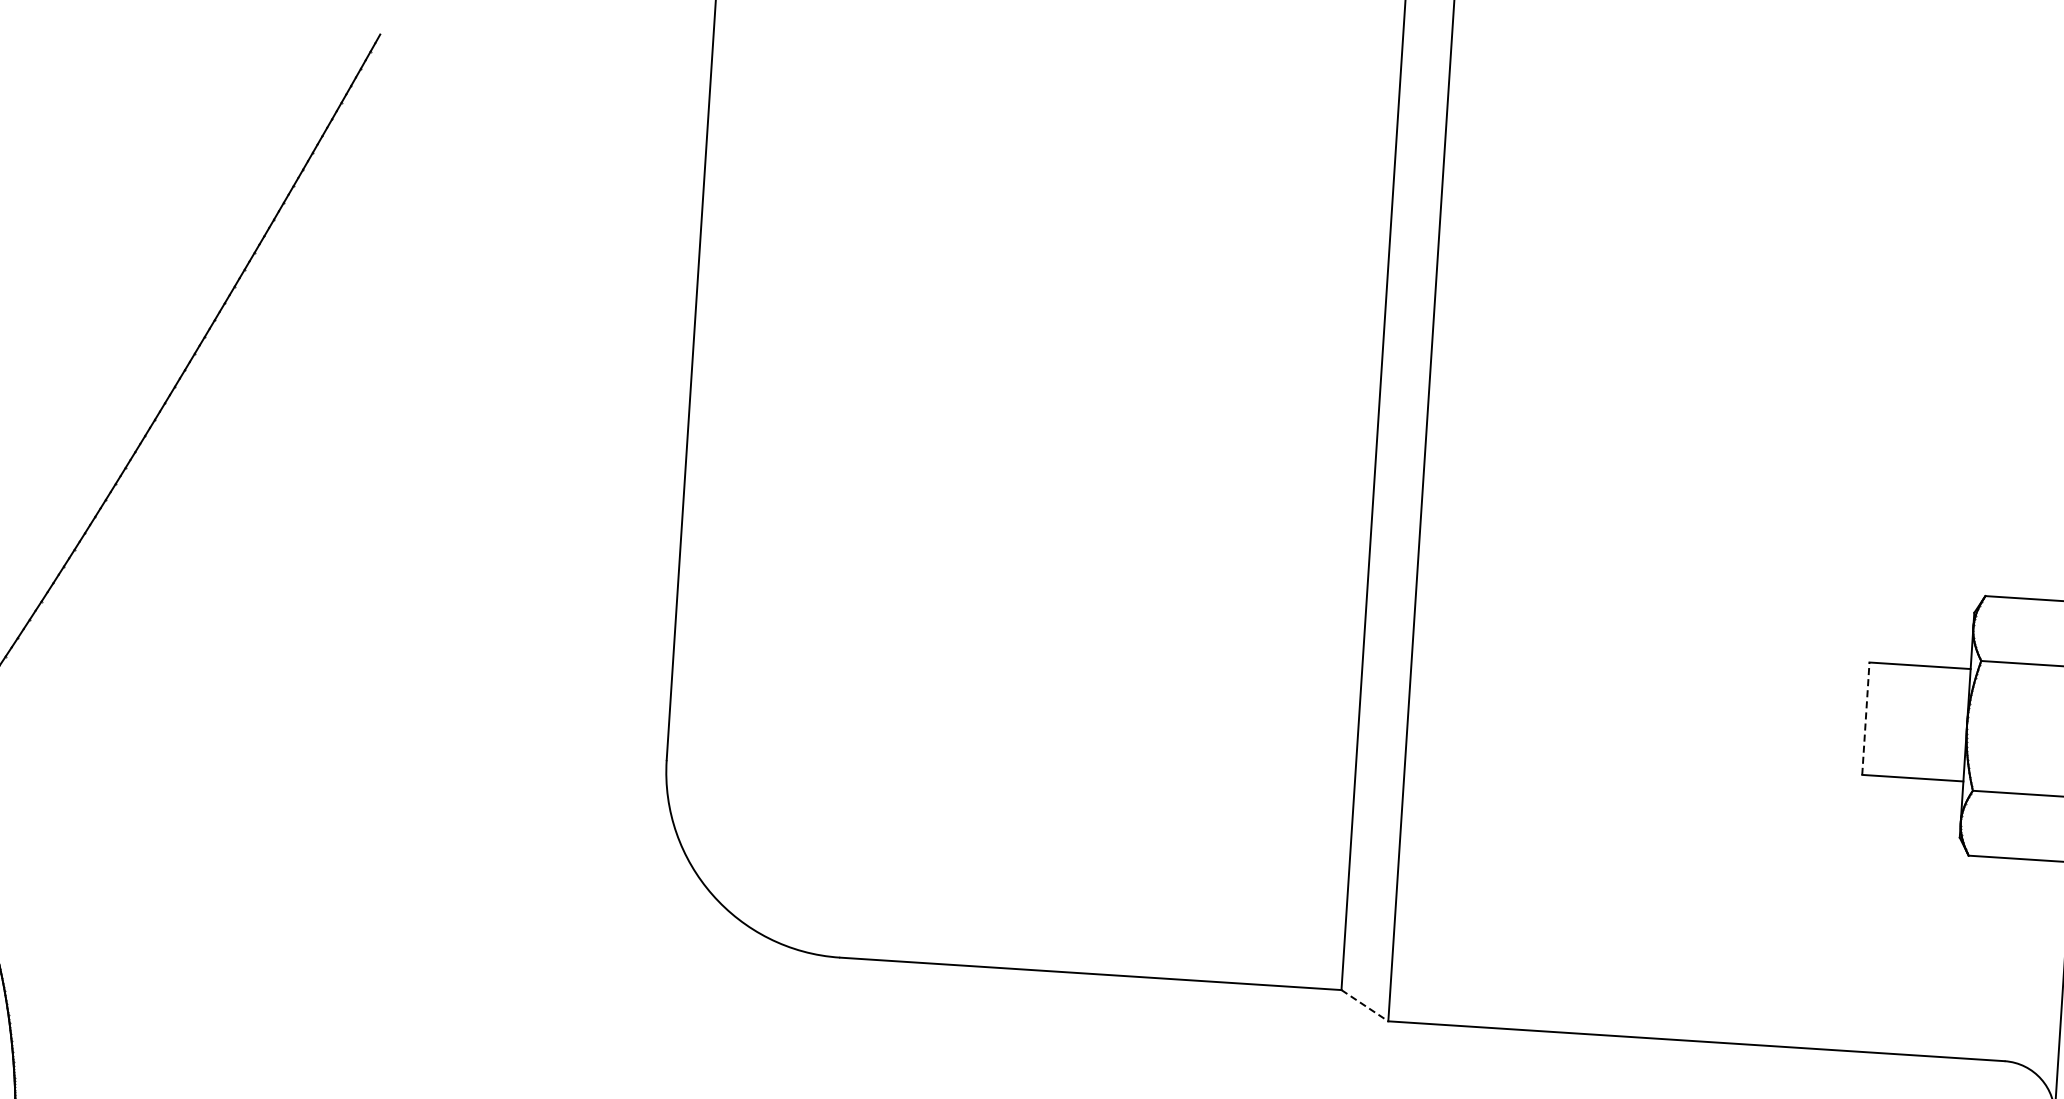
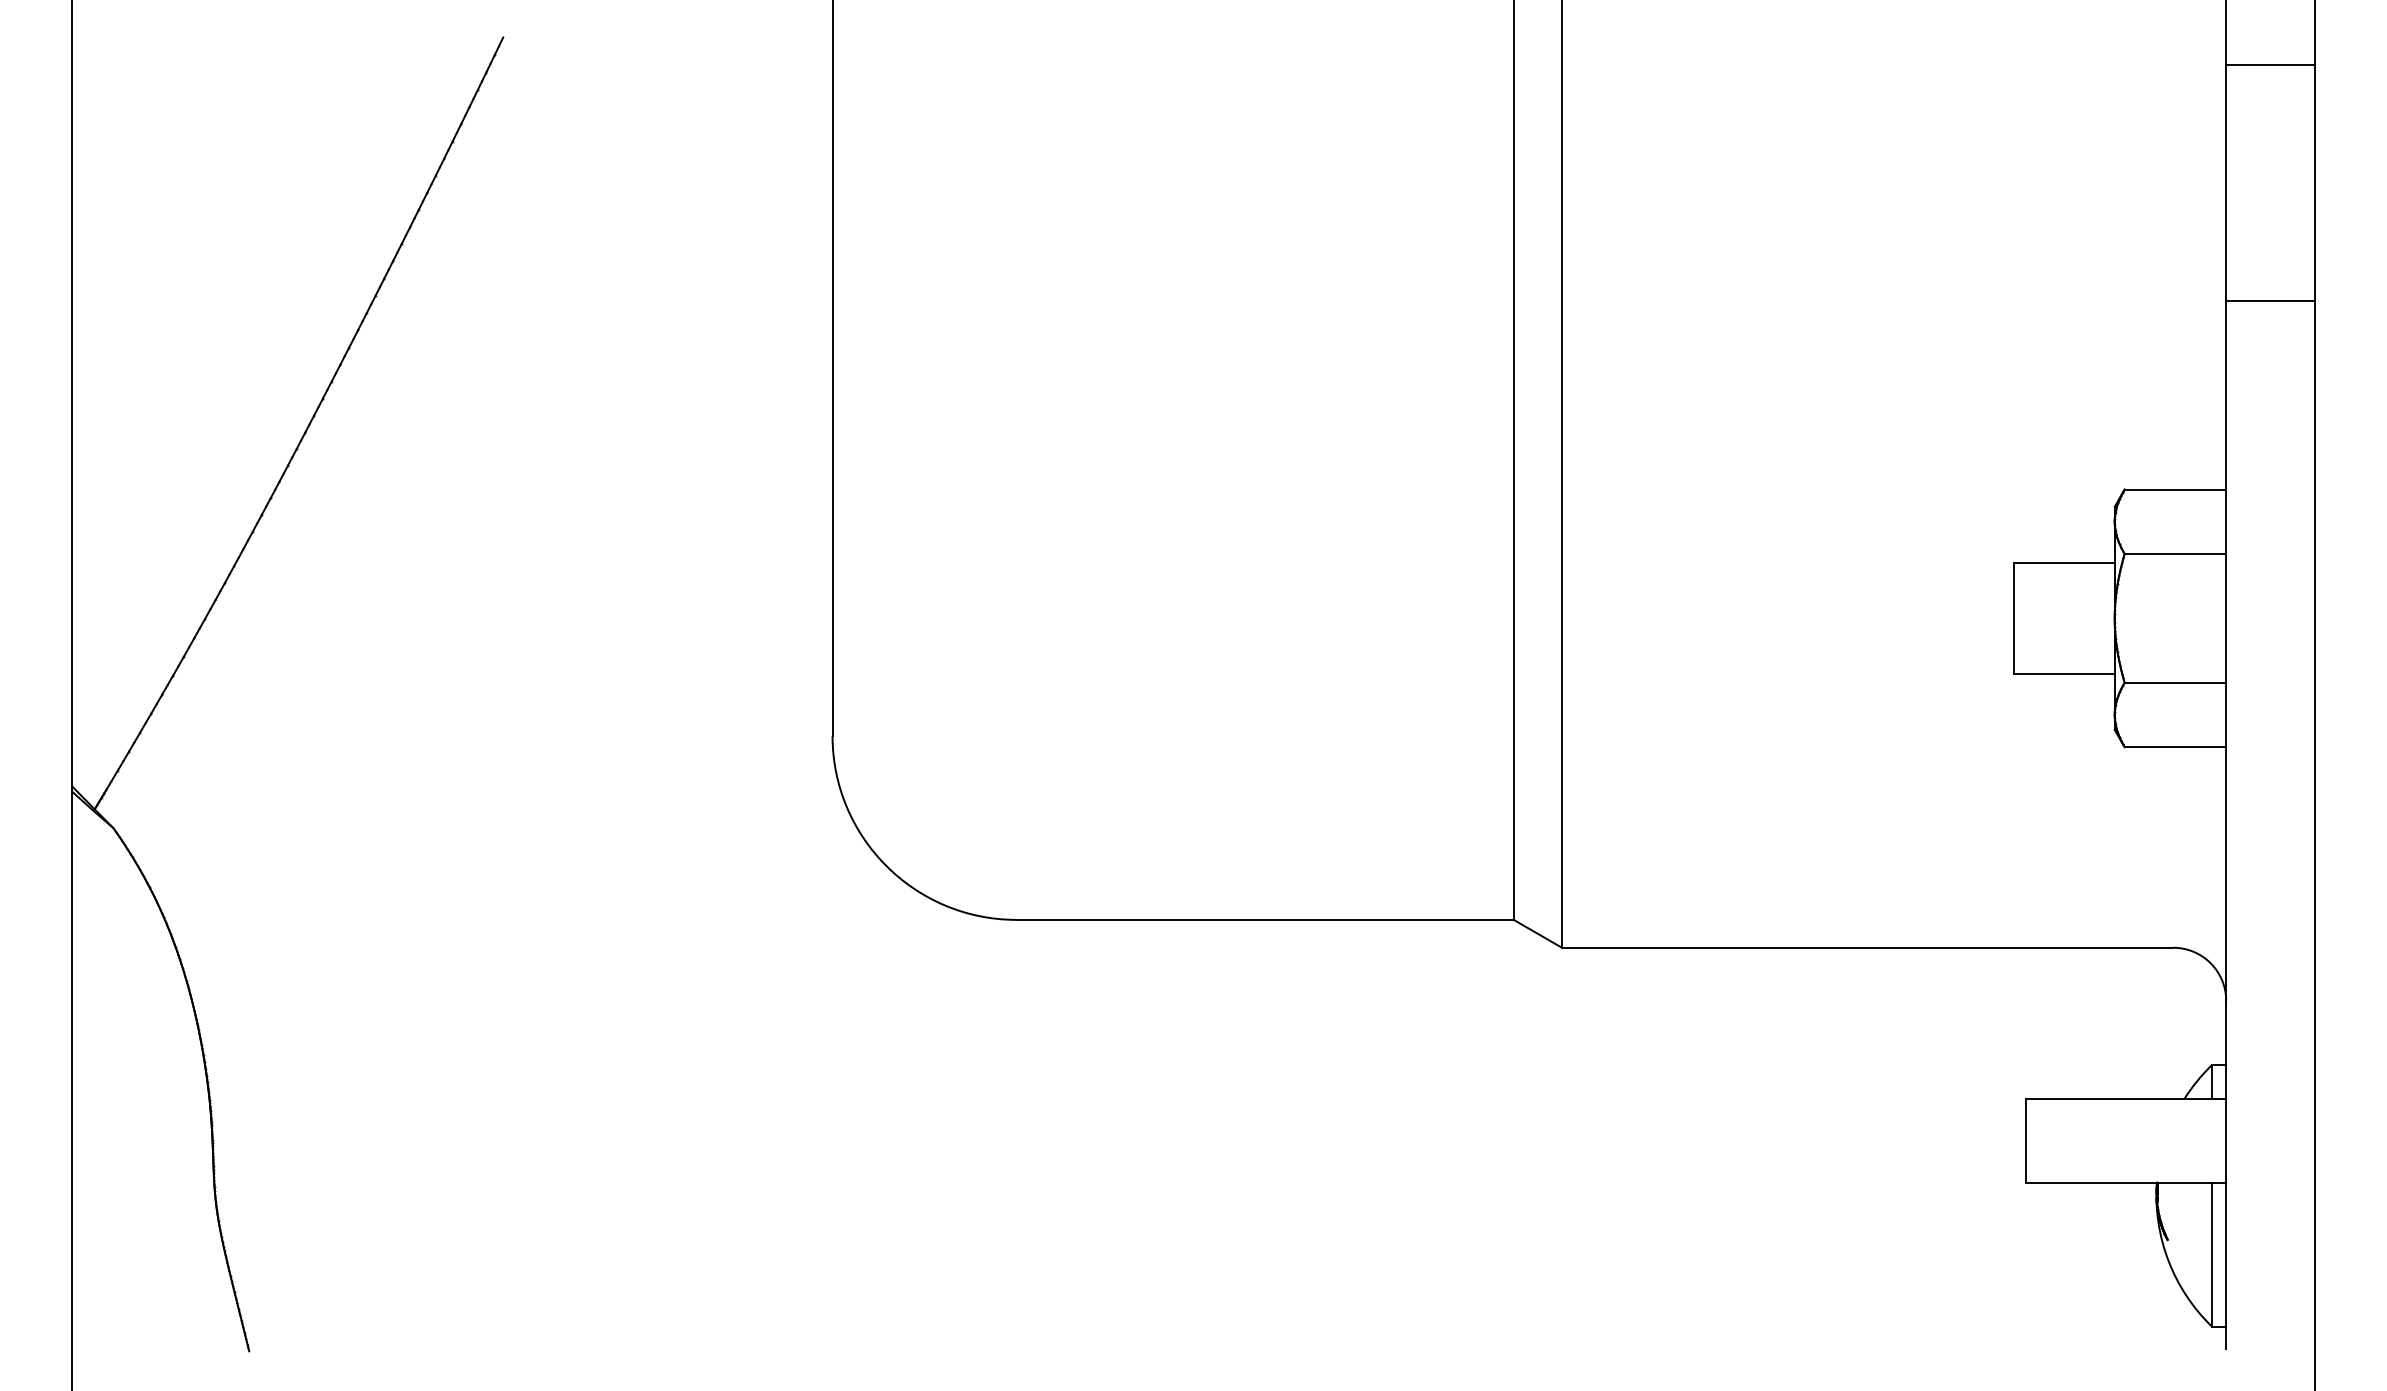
line: (1866, 718) -> (2014, 618), dashed -> solid
line: (1364, 1005) -> (1537, 933), dashed -> solid

